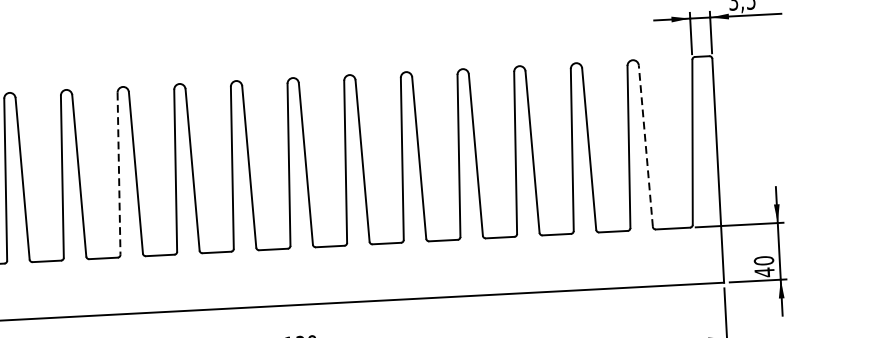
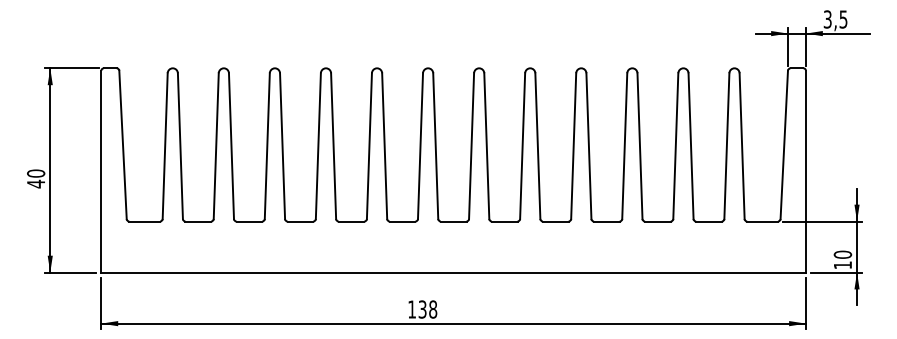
line: (646, 146) -> (742, 146), dashed -> solid
line: (119, 174) -> (267, 146), dashed -> solid
text: (764, 272) -> (842, 265), 40 -> 10

